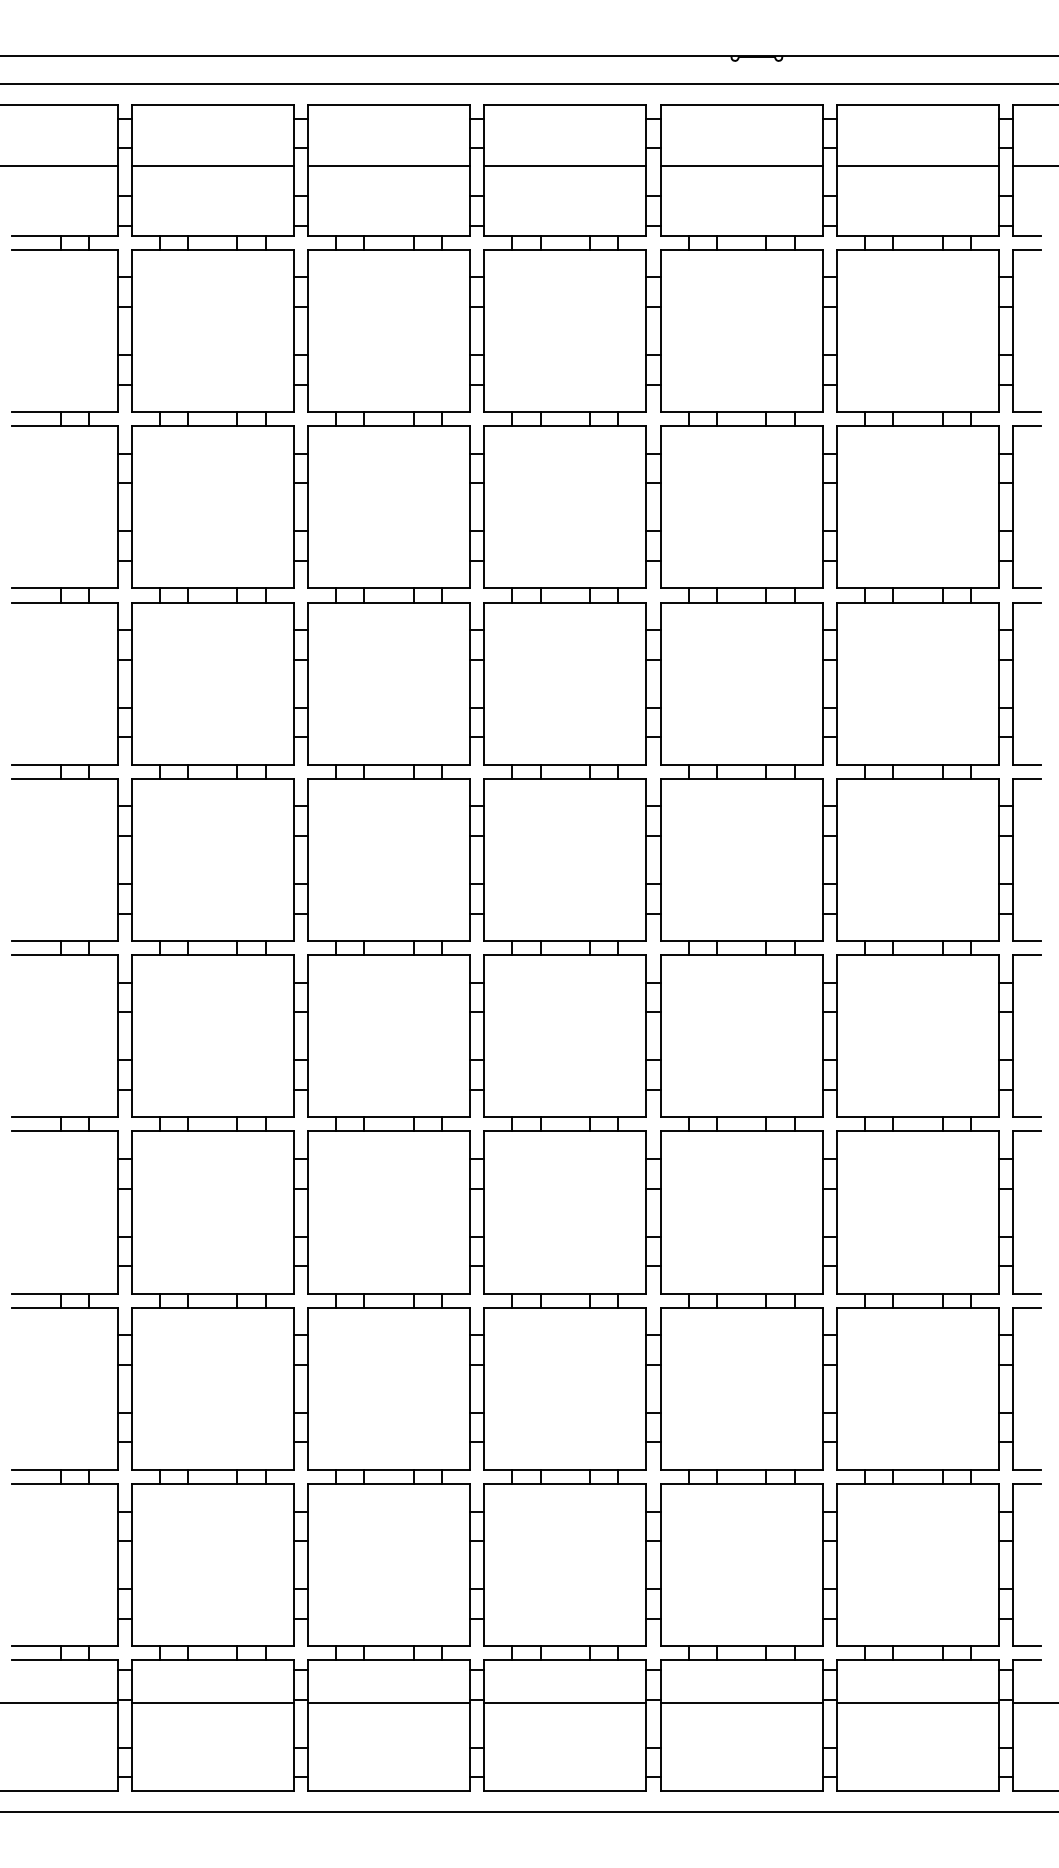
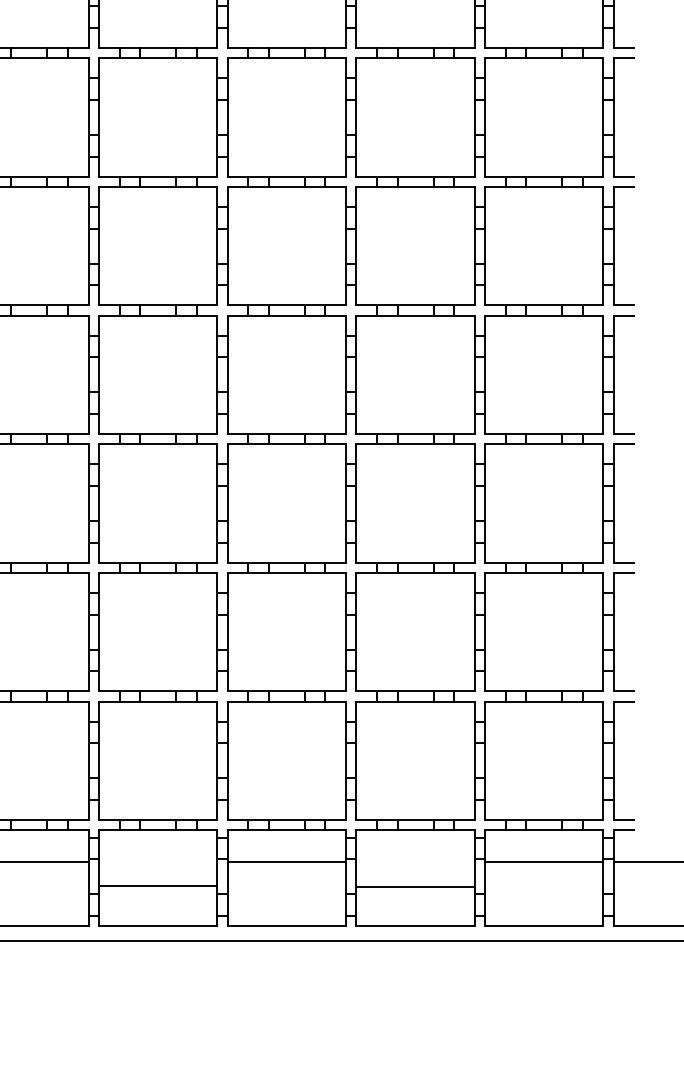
line: (388, 1703) -> (157, 886), moved
line: (741, 1703) -> (415, 887), moved

